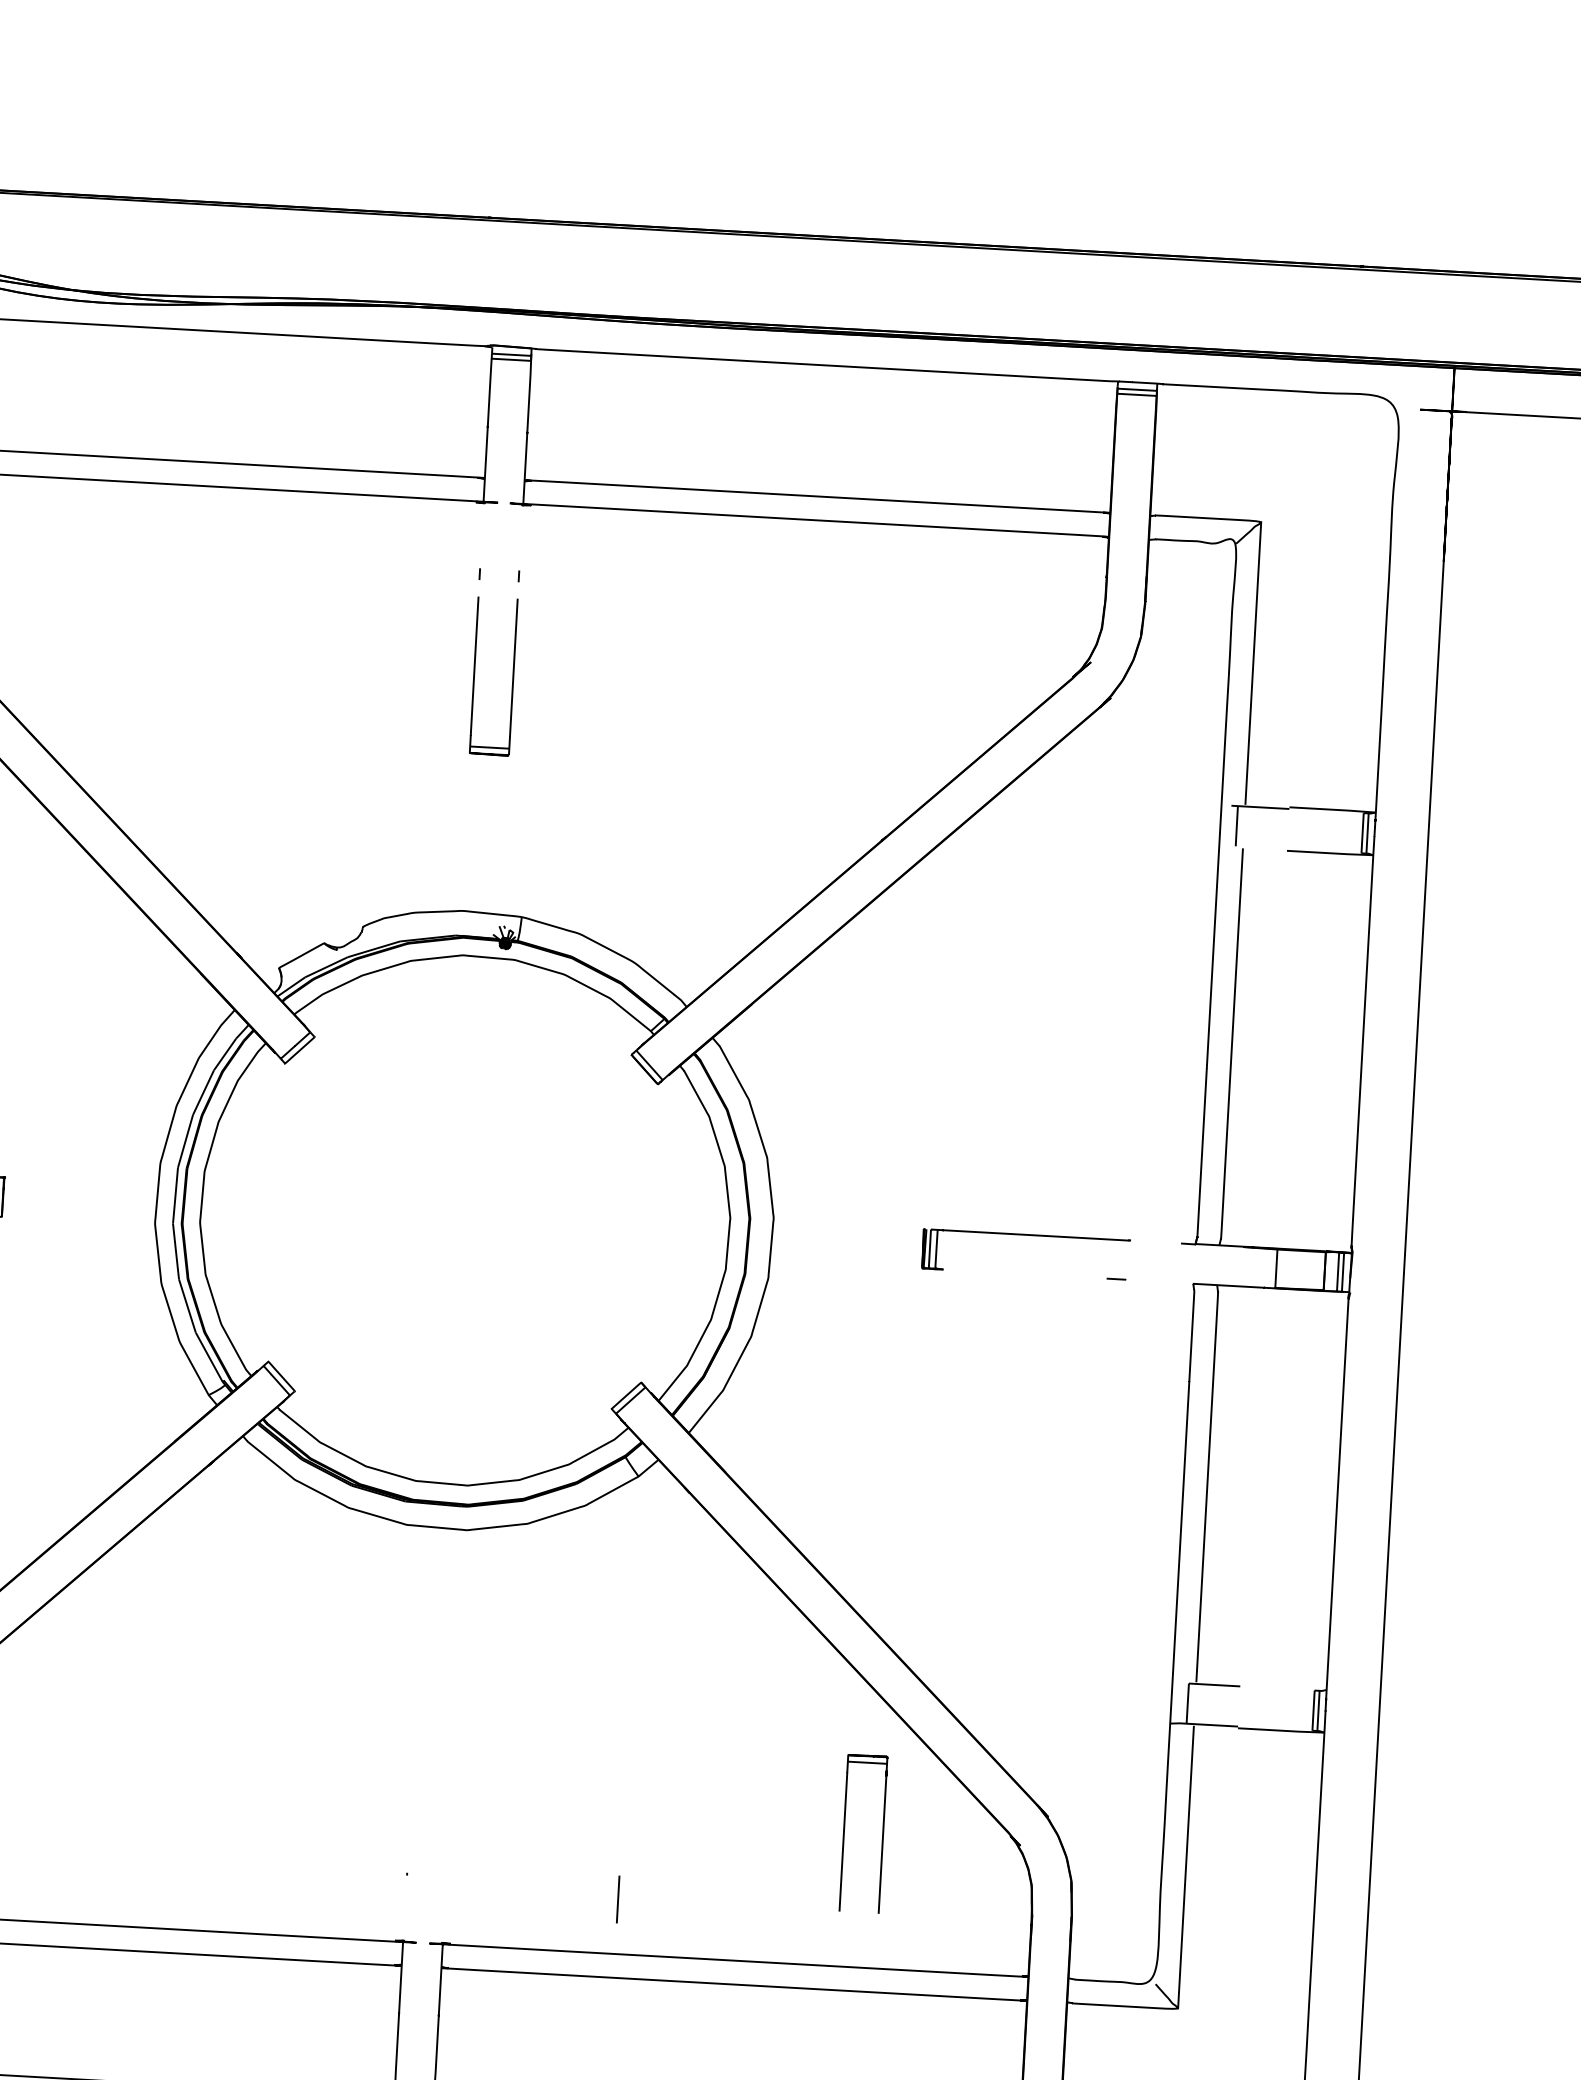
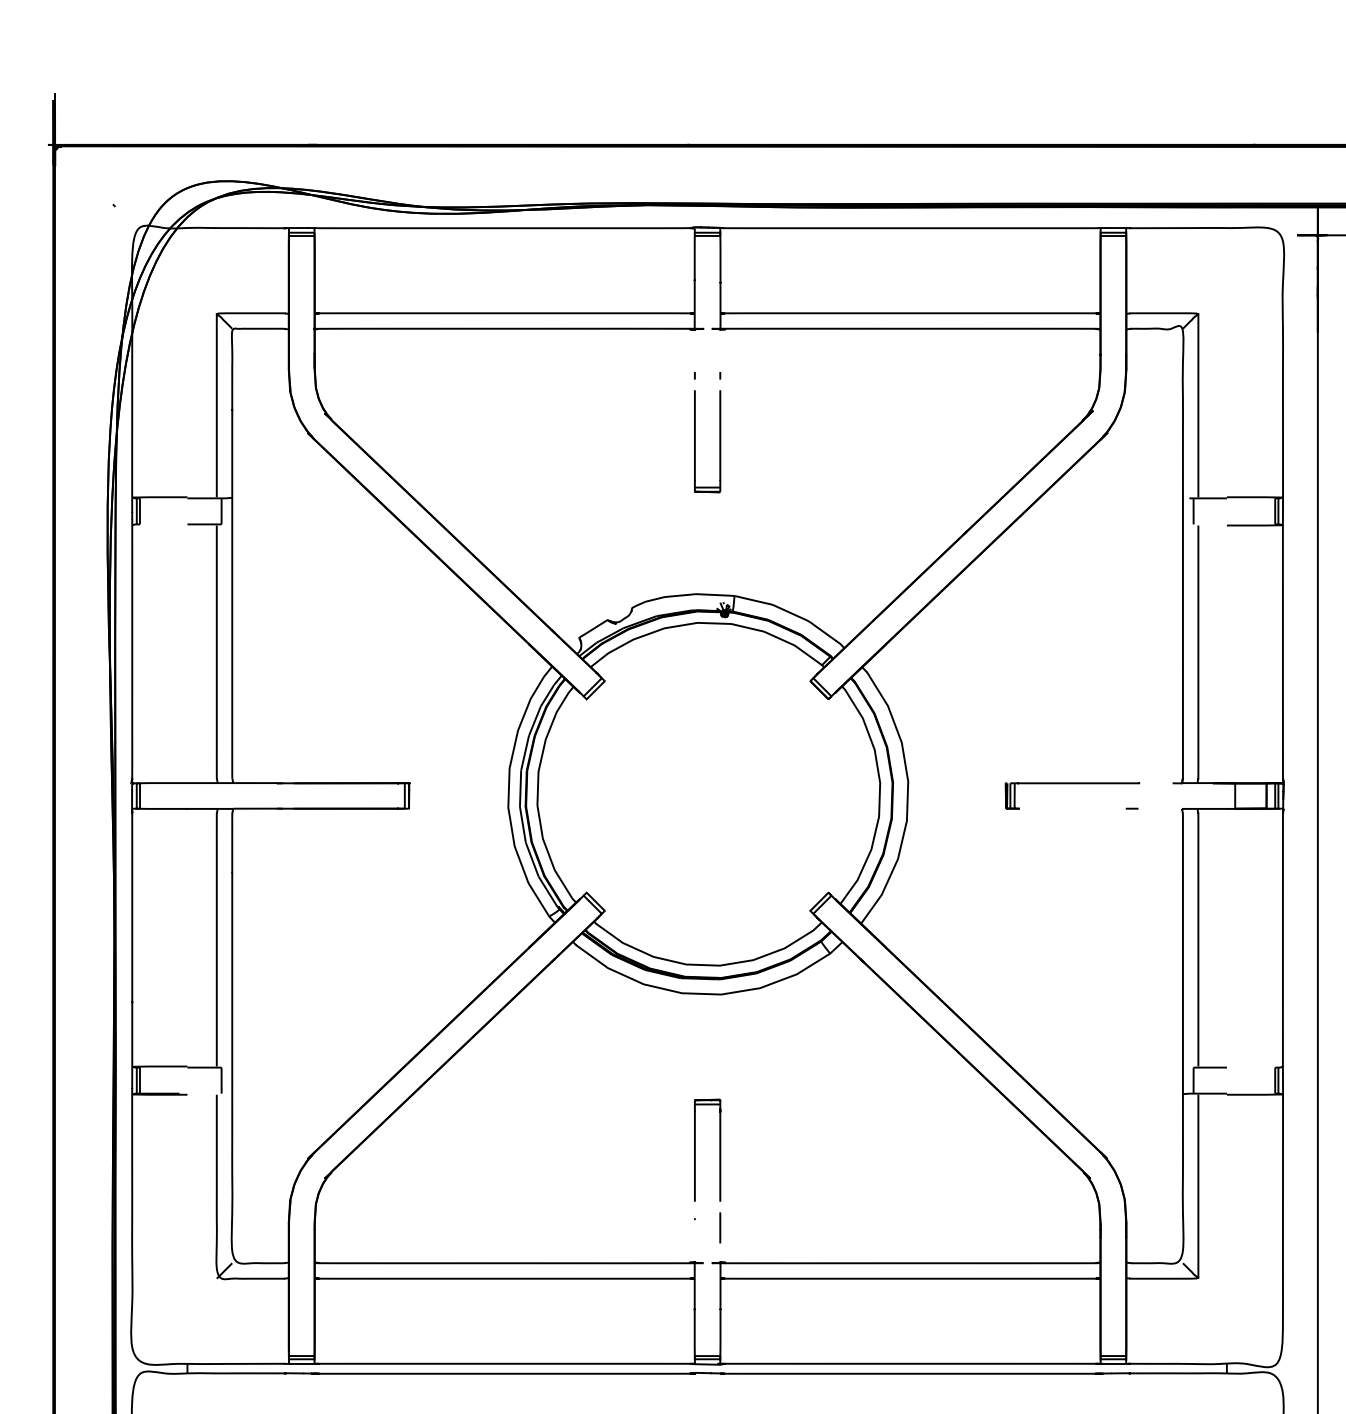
part: (844, 1831) -> (695, 1149), moved
line: (618, 1898) -> (720, 1227), moved

